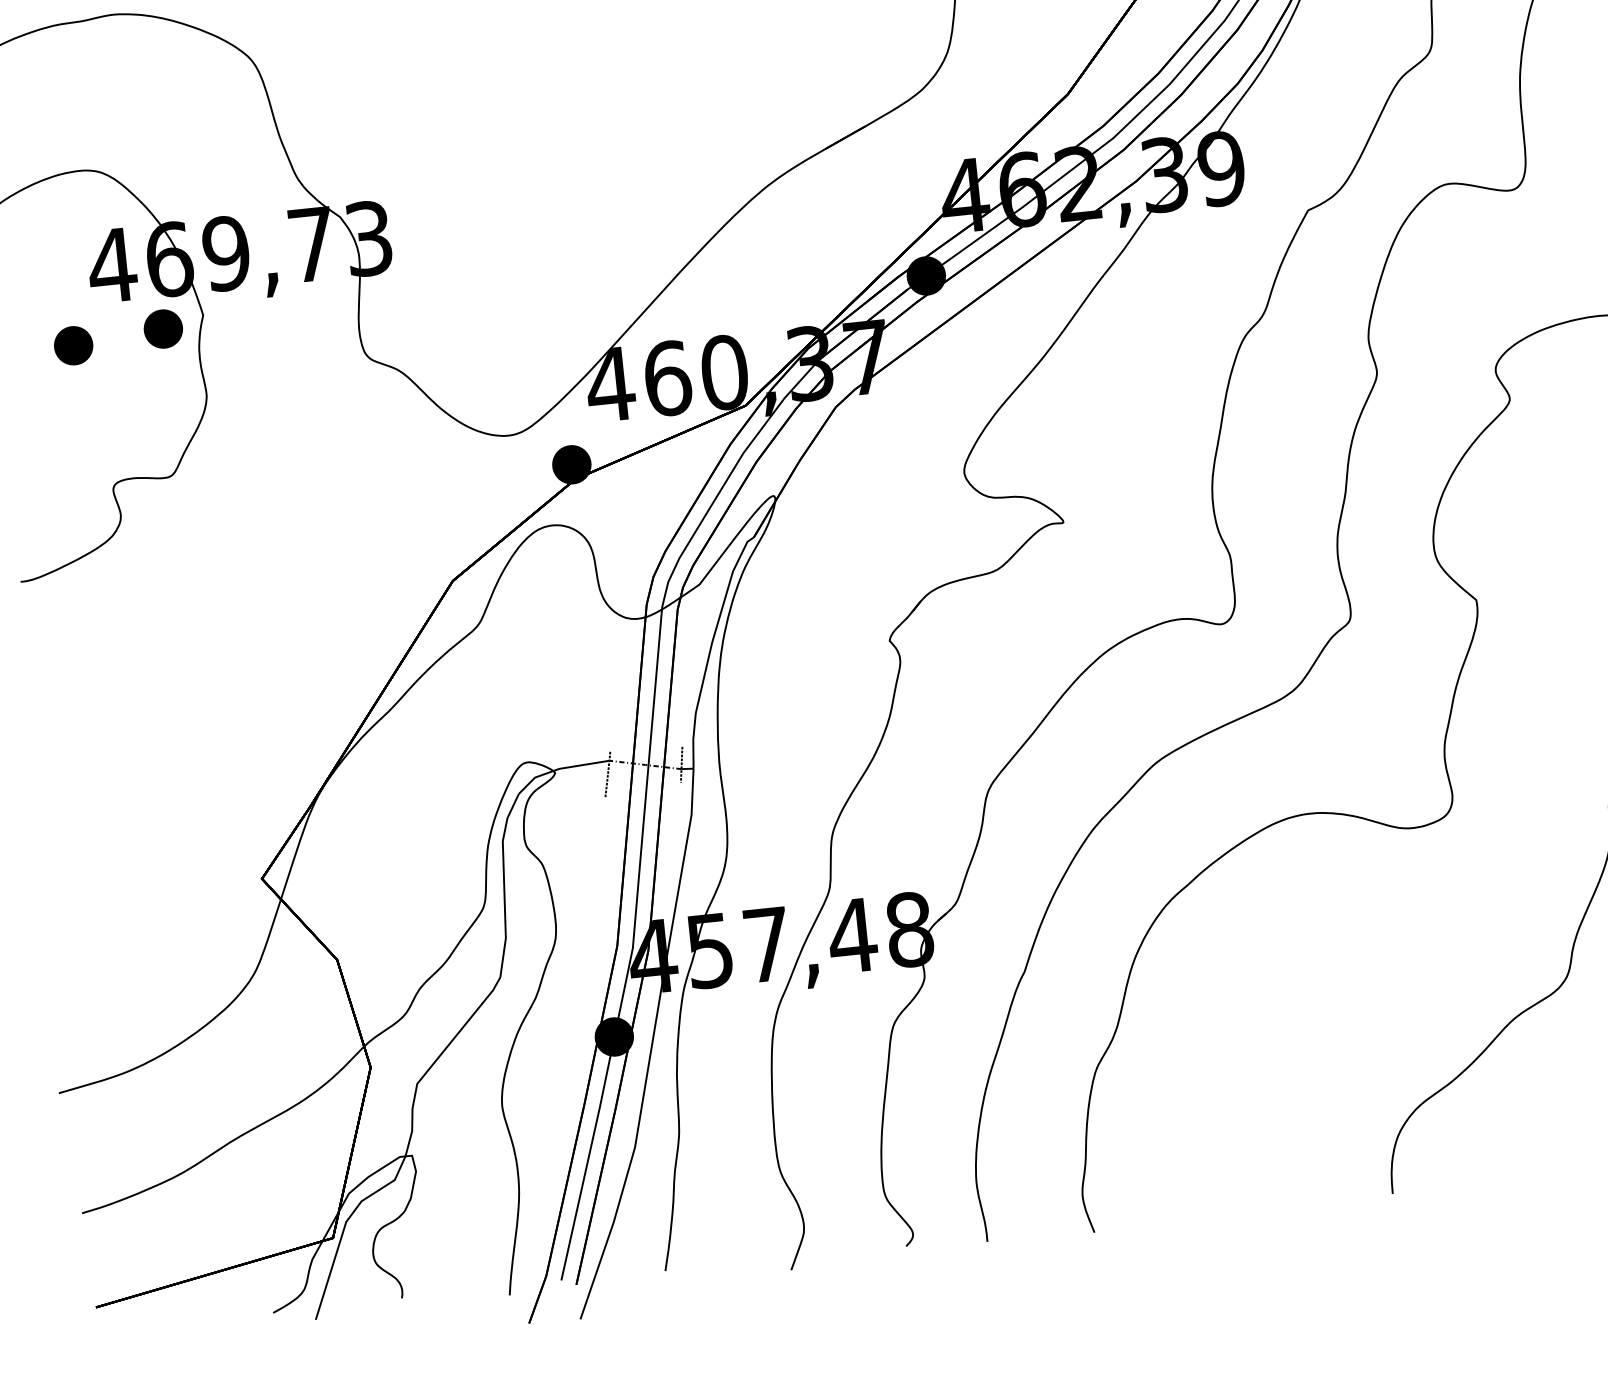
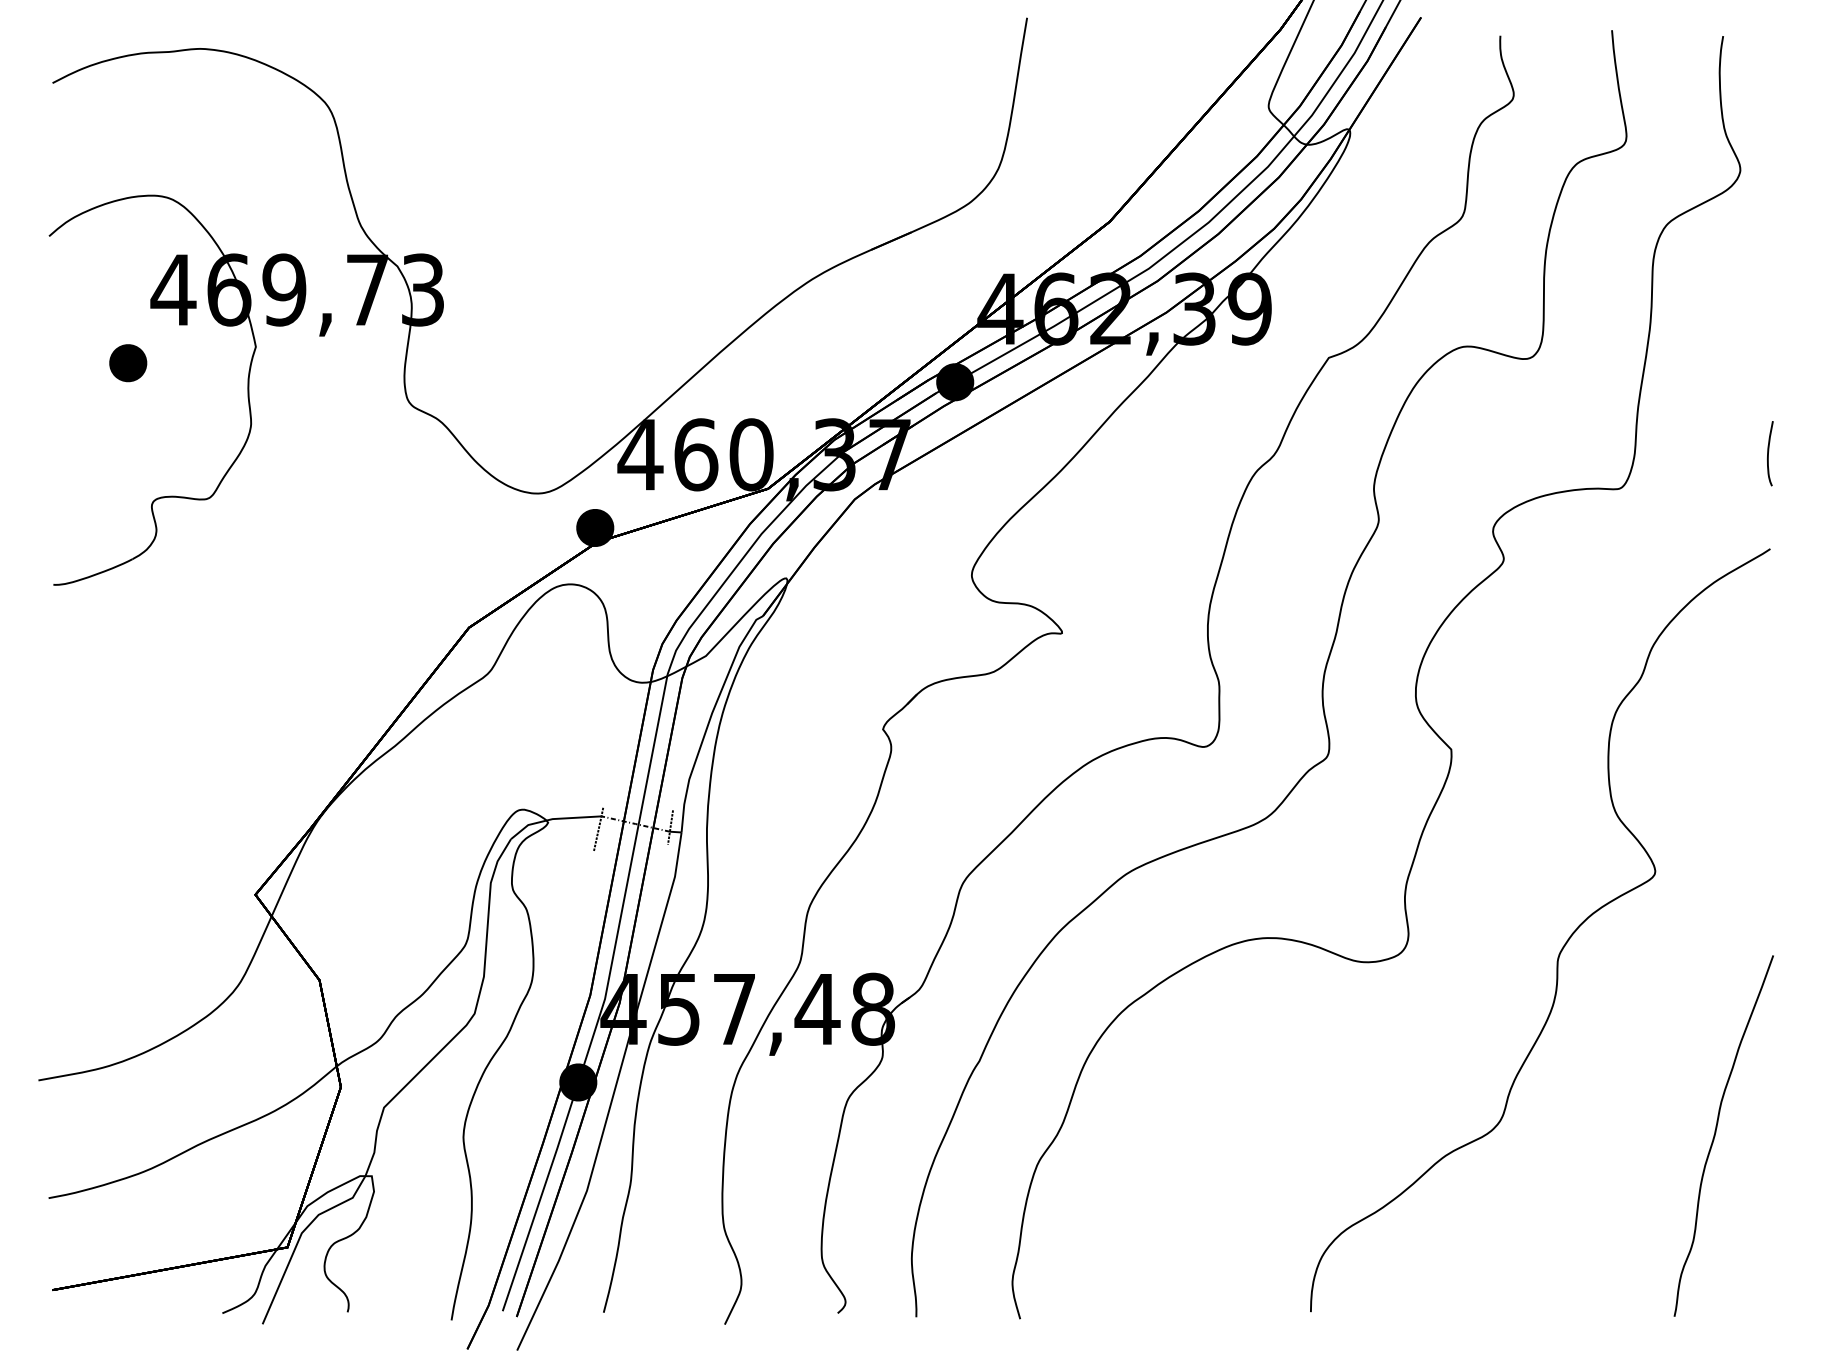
part: (163, 329) -> (216, 356), removed

